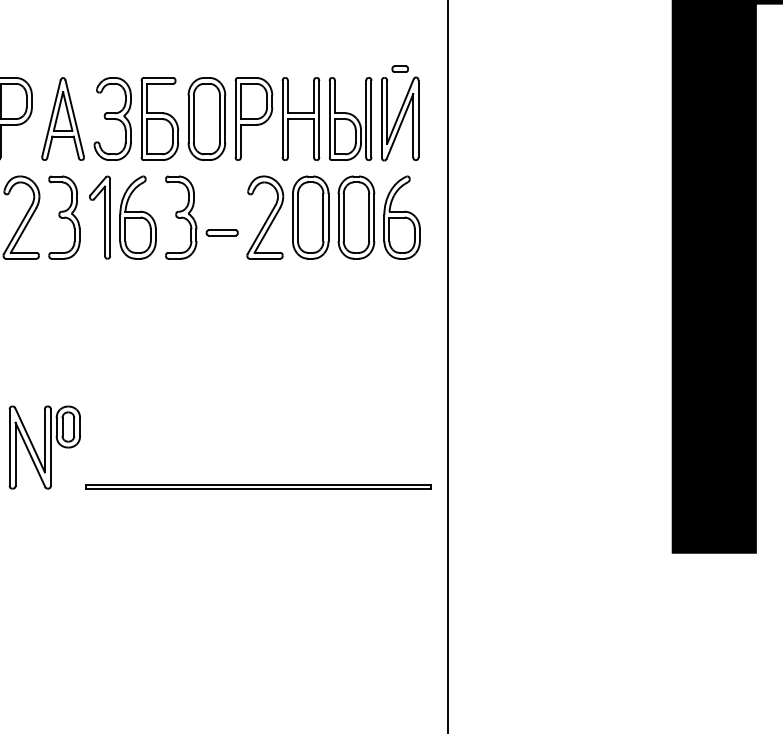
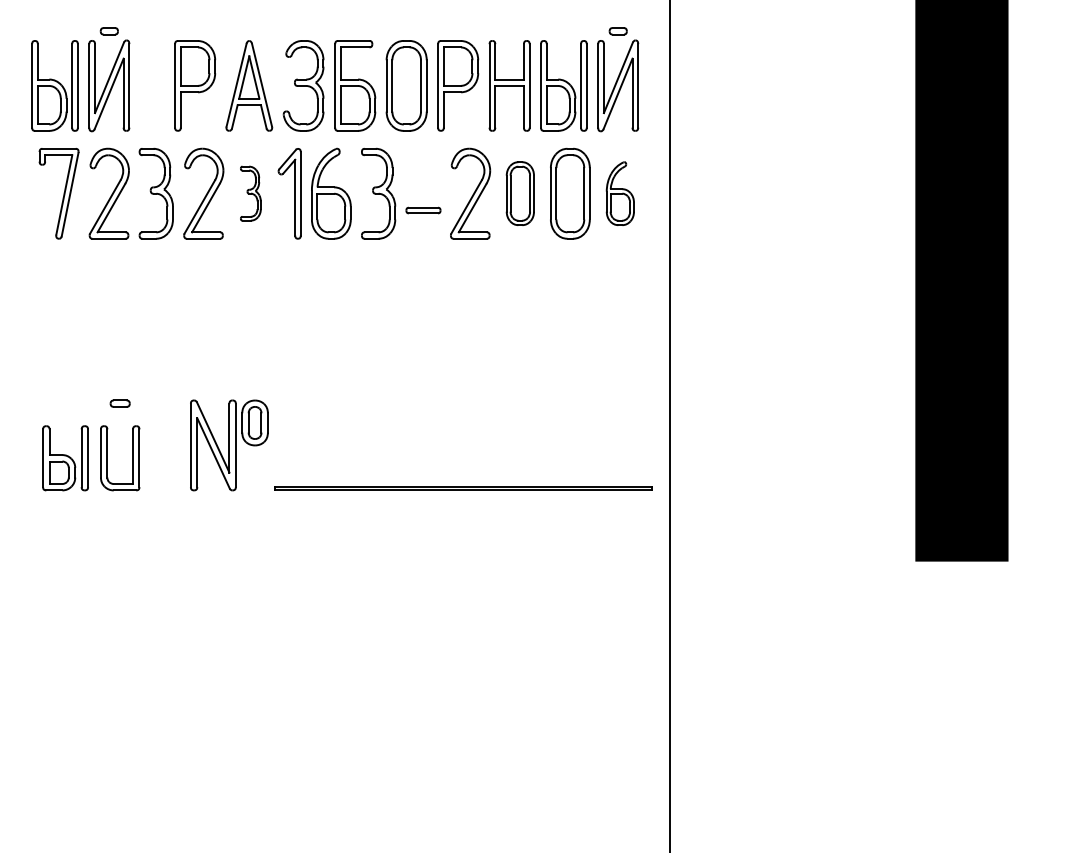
part: (64, 217) -> (250, 193), size x0.6
part: (310, 217) -> (520, 193), size x0.7
part: (402, 217) -> (620, 193), size x0.7

